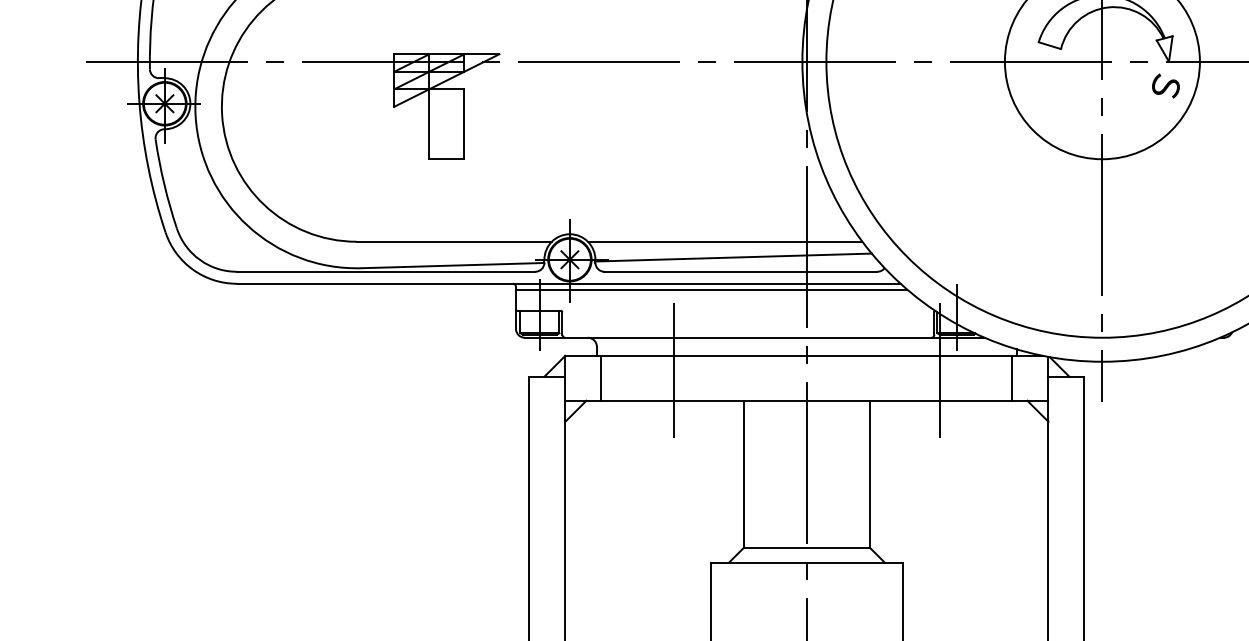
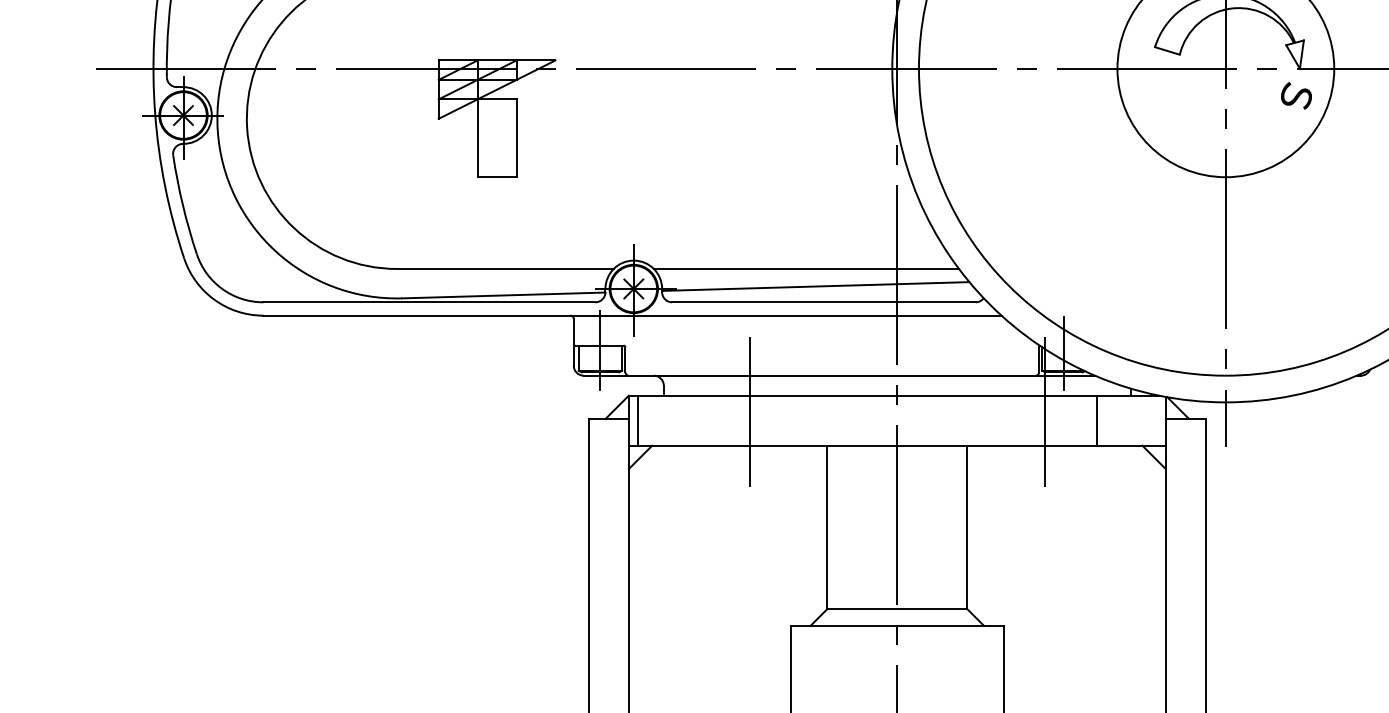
line: (711, 289) -> (791, 322), removed
line: (601, 377) -> (637, 419), moved
line: (1012, 377) -> (1096, 419), moved

